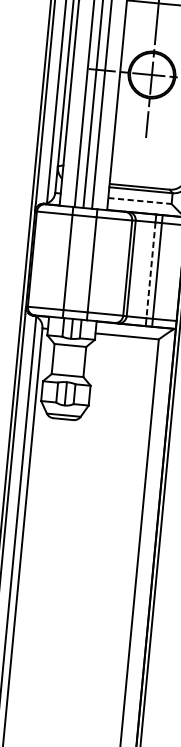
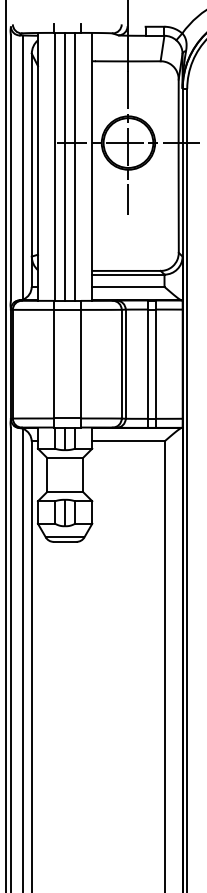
line: (140, 200) -> (128, 286), dashed -> solid
line: (151, 270) -> (148, 364), dashed -> solid

